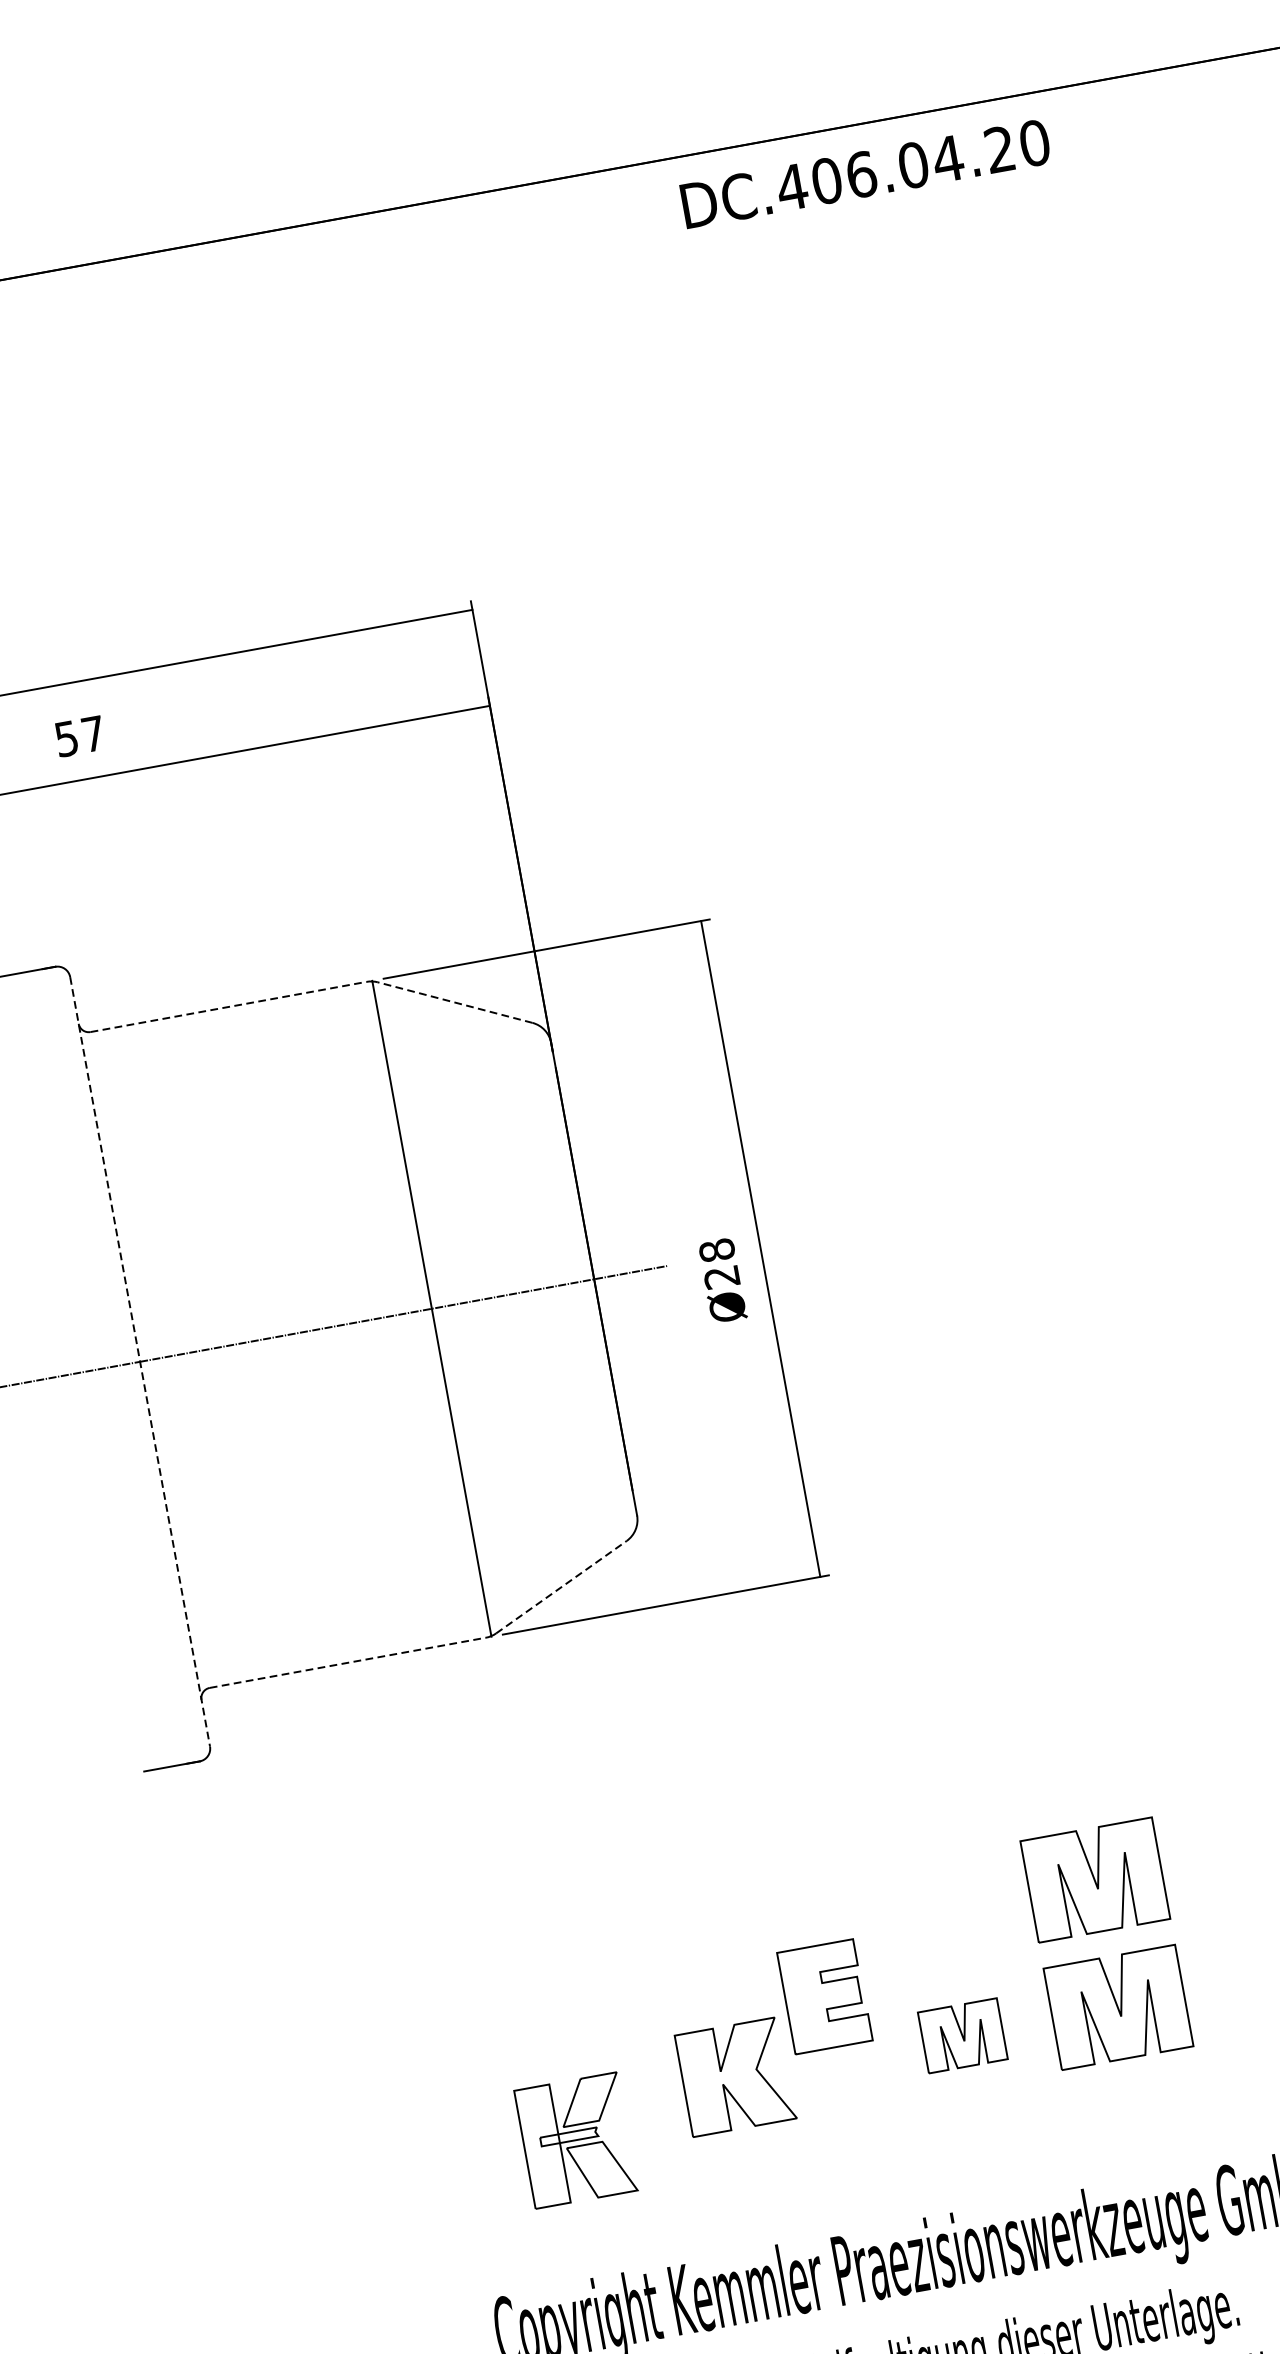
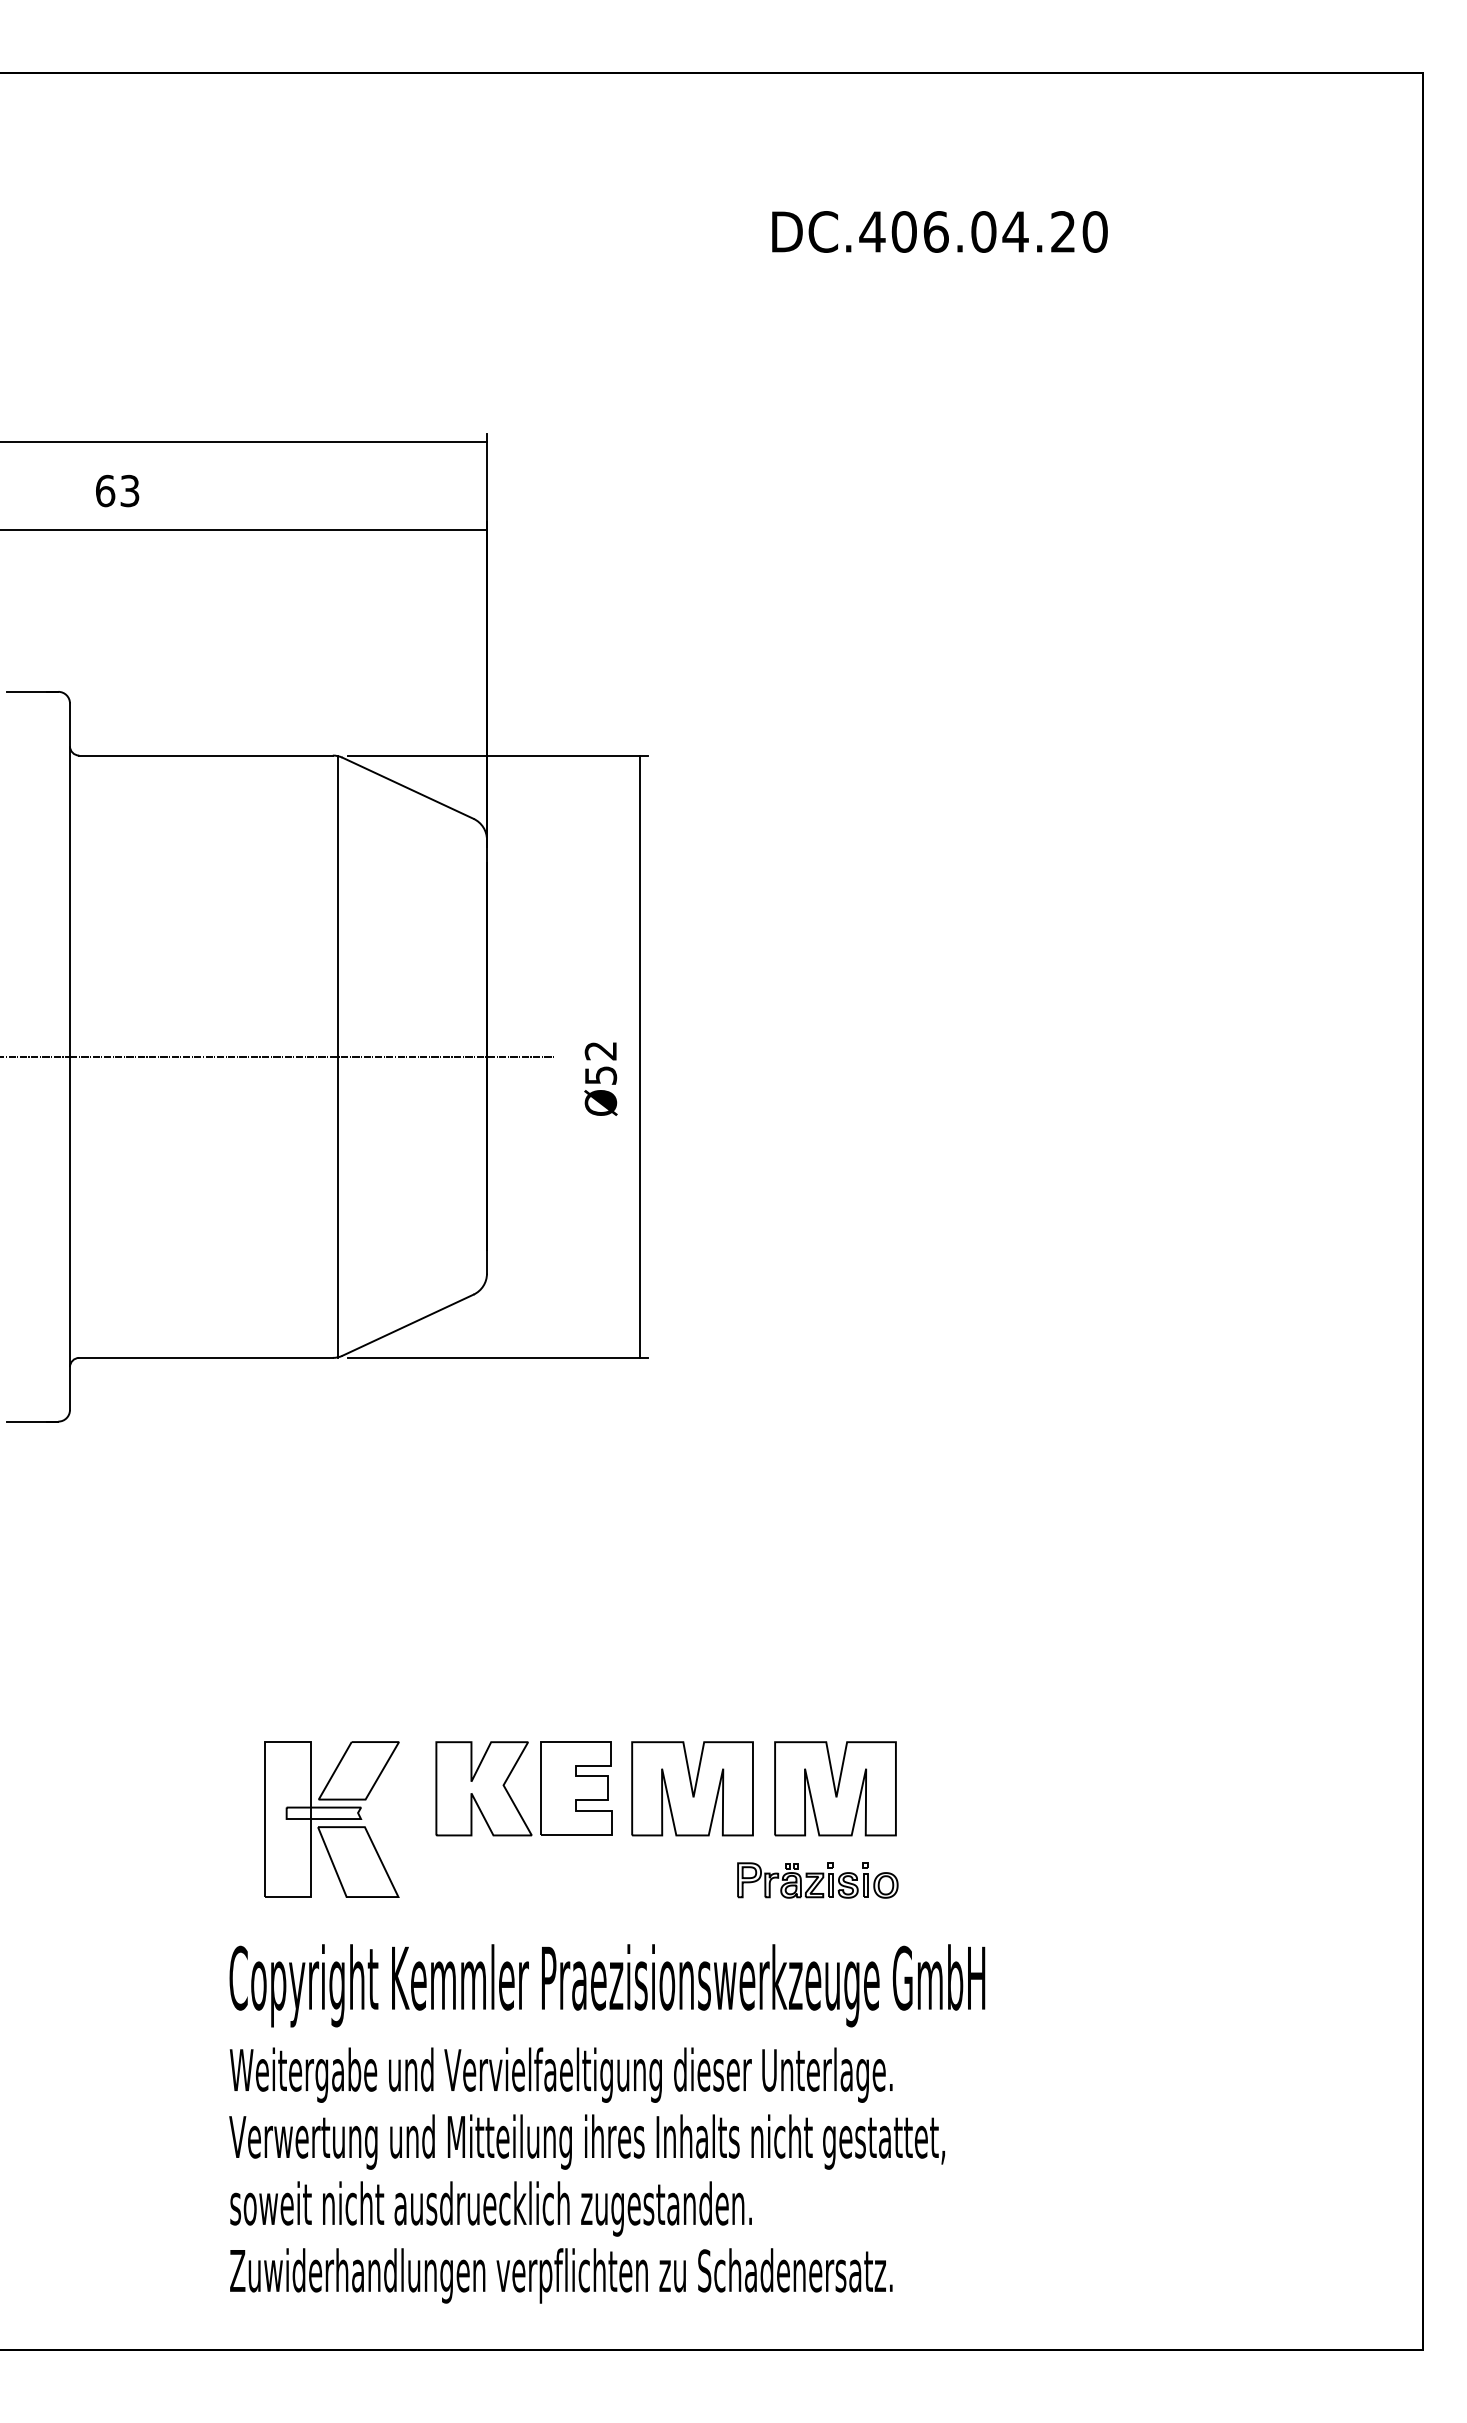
text: (865, 173) -> (939, 231), moved
text: (79, 735) -> (117, 490), 57 -> 63
line: (454, 1002) -> (407, 788), dashed -> solid
line: (229, 1006) -> (206, 755), dashed -> solid
text: (718, 1263) -> (600, 1062), Ø28 -> Ø52
line: (139, 1362) -> (69, 1057), dashed -> solid
line: (561, 1586) -> (408, 1324), dashed -> solid
line: (348, 1662) -> (206, 1357), dashed -> solid
part: (1095, 1879) -> (835, 1671), removed
part: (825, 1996) -> (576, 1788), moved
part: (962, 2035) -> (692, 1788), size x1.67
part: (1117, 2110) -> (817, 1880), added
part: (575, 2140) -> (331, 1819), size x1.43

